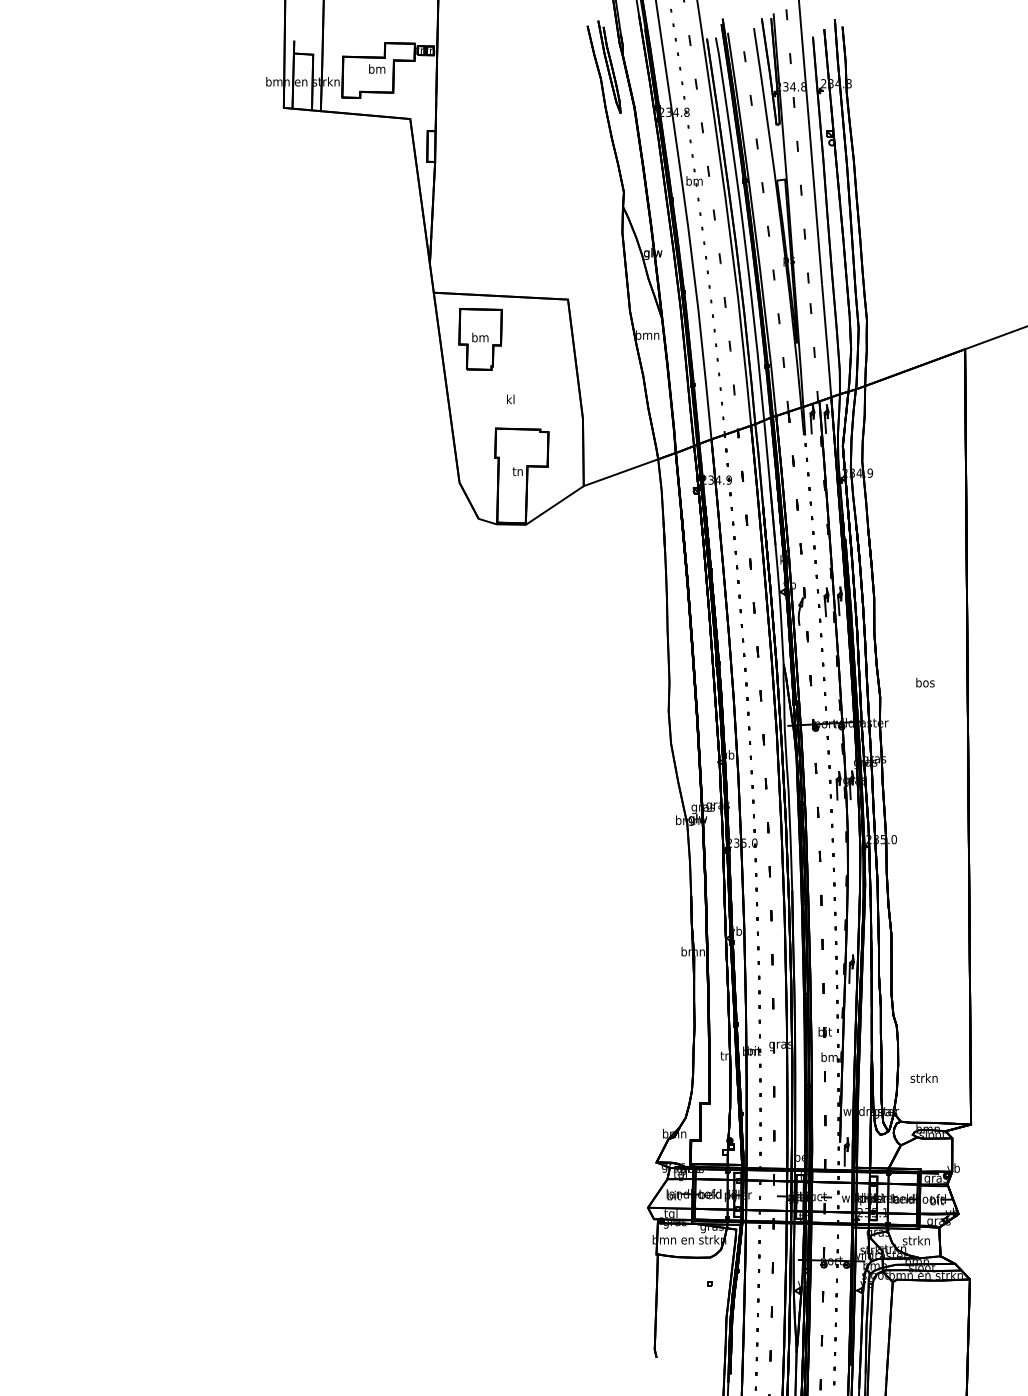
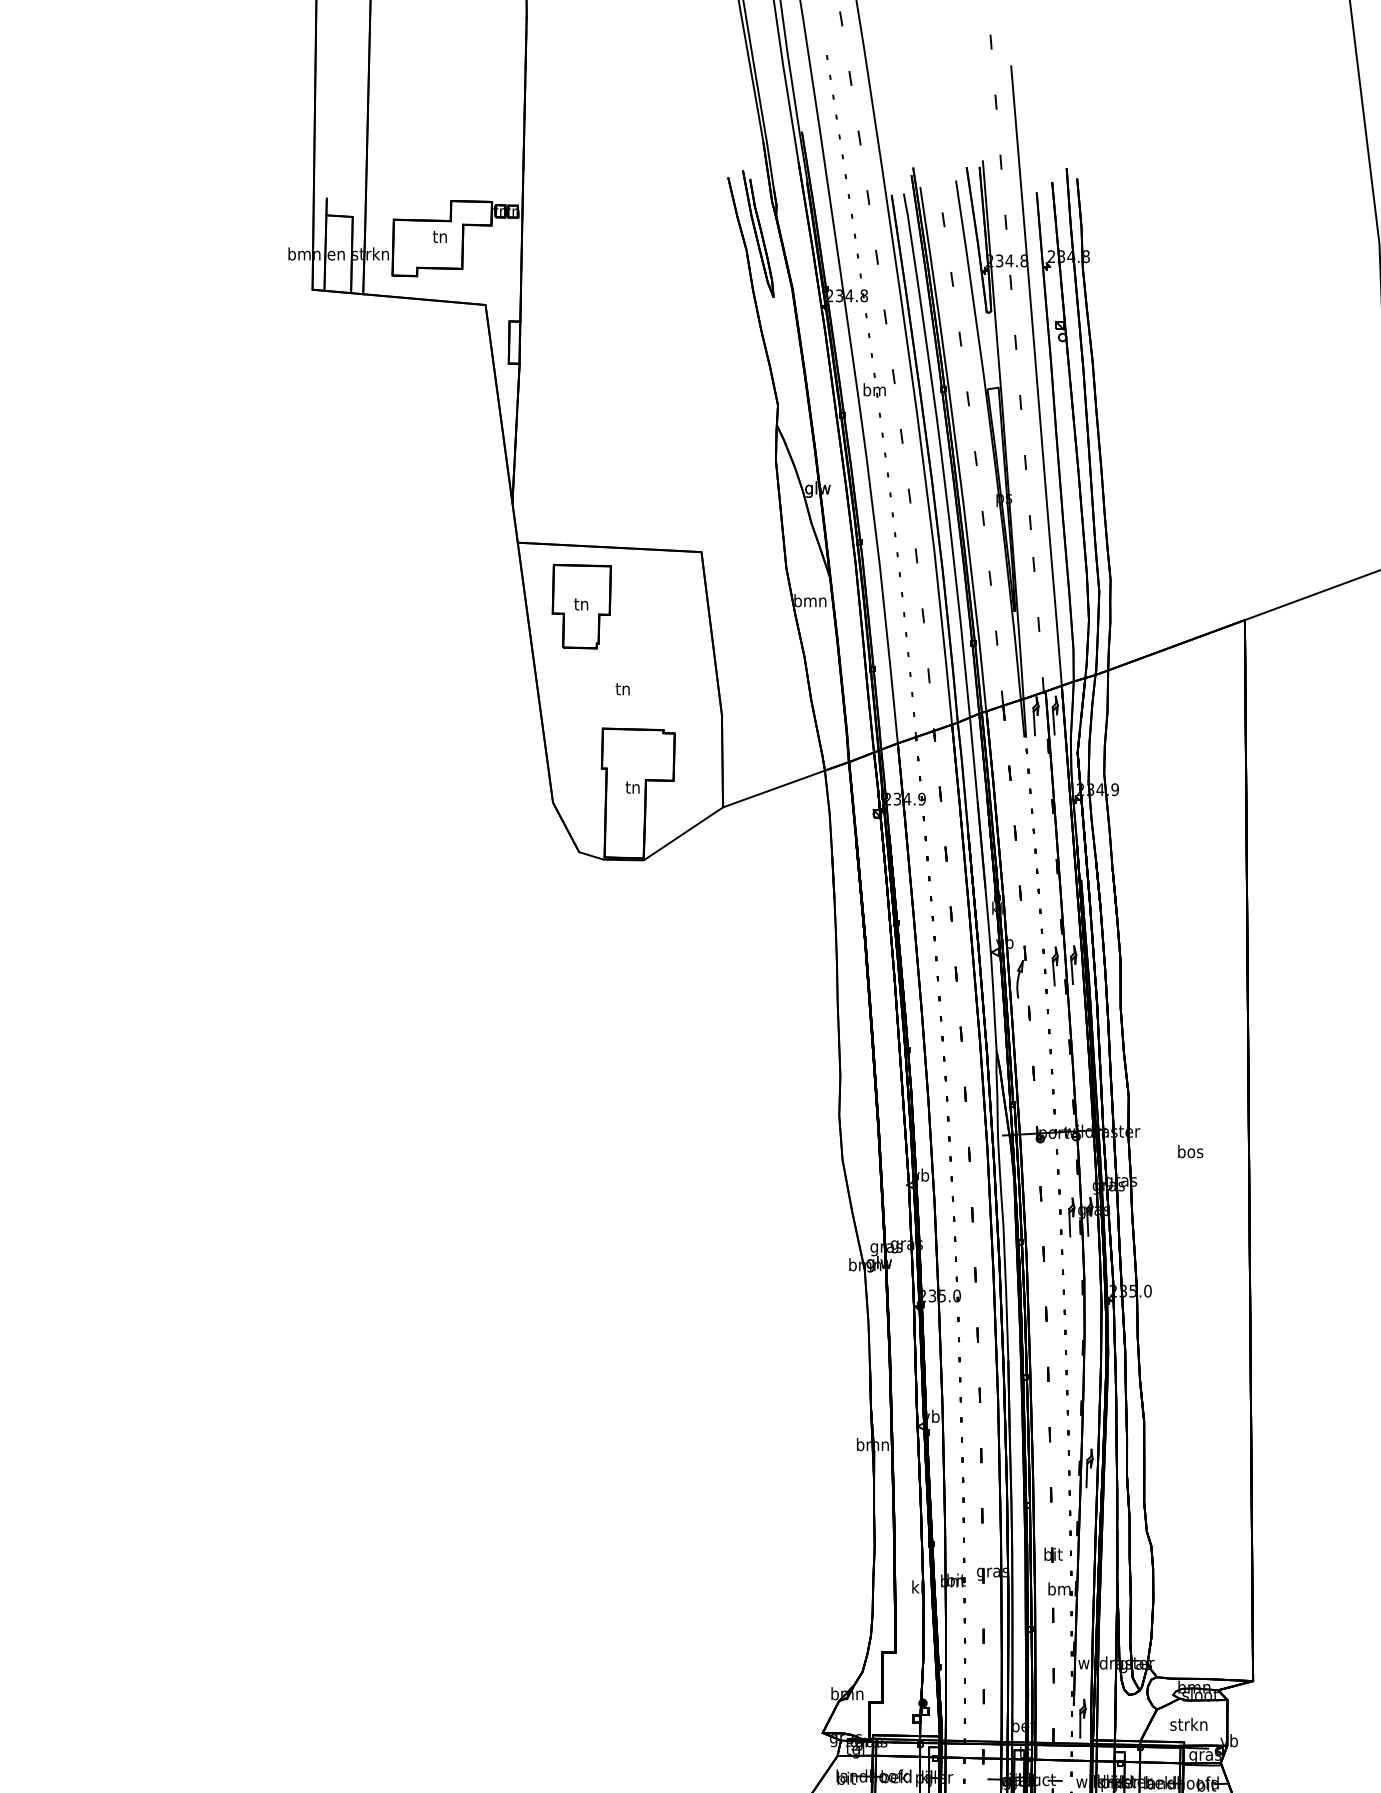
text: (377, 68) -> (440, 235), bm -> tn
text: (480, 337) -> (581, 603), bm -> tn
text: (510, 399) -> (622, 688), kl -> tn
text: (925, 682) -> (1190, 1151), moved
text: (724, 1055) -> (915, 1586), tn -> kl
text: (923, 1077) -> (1187, 1723), moved

